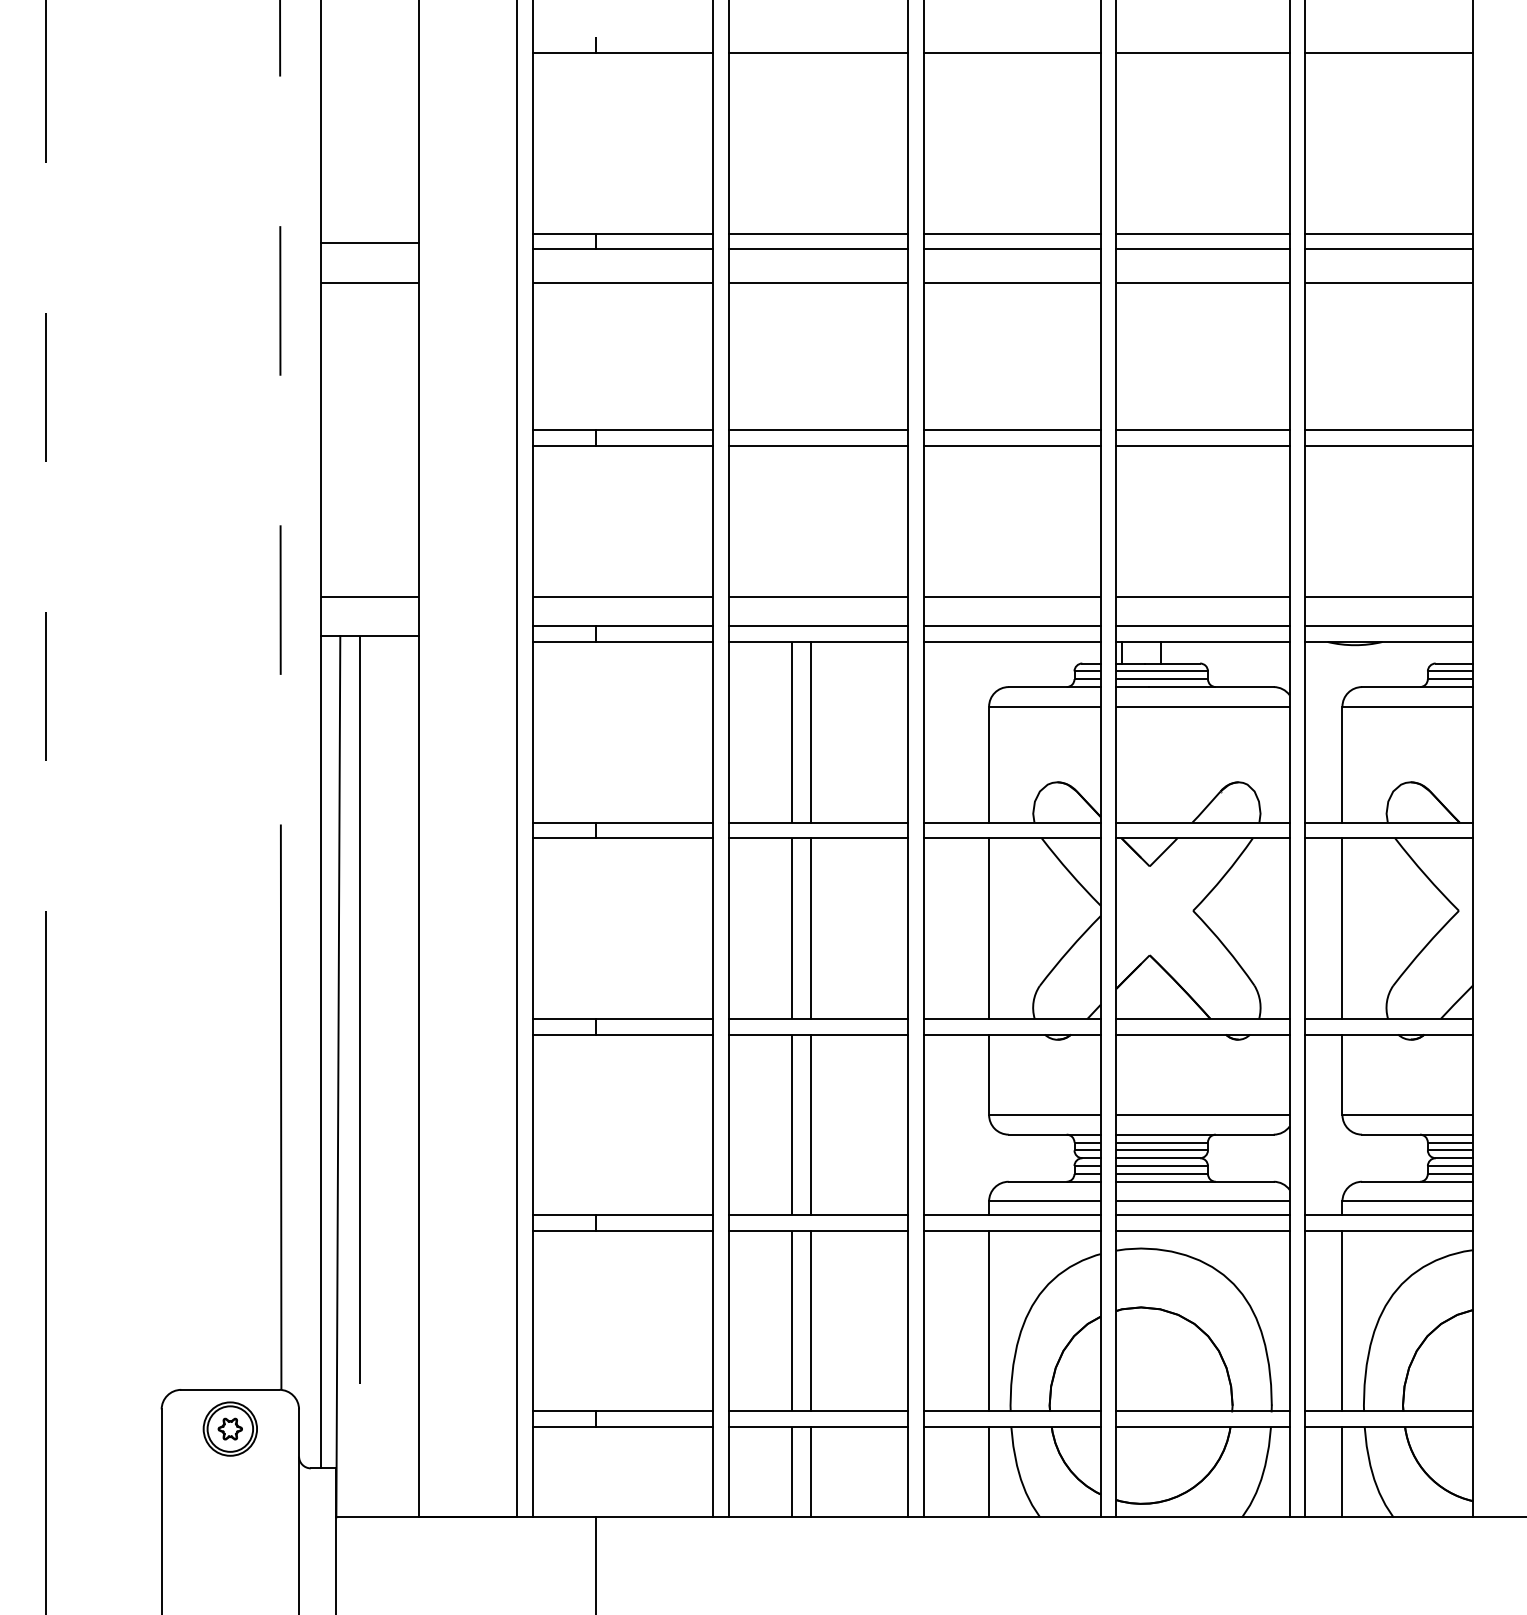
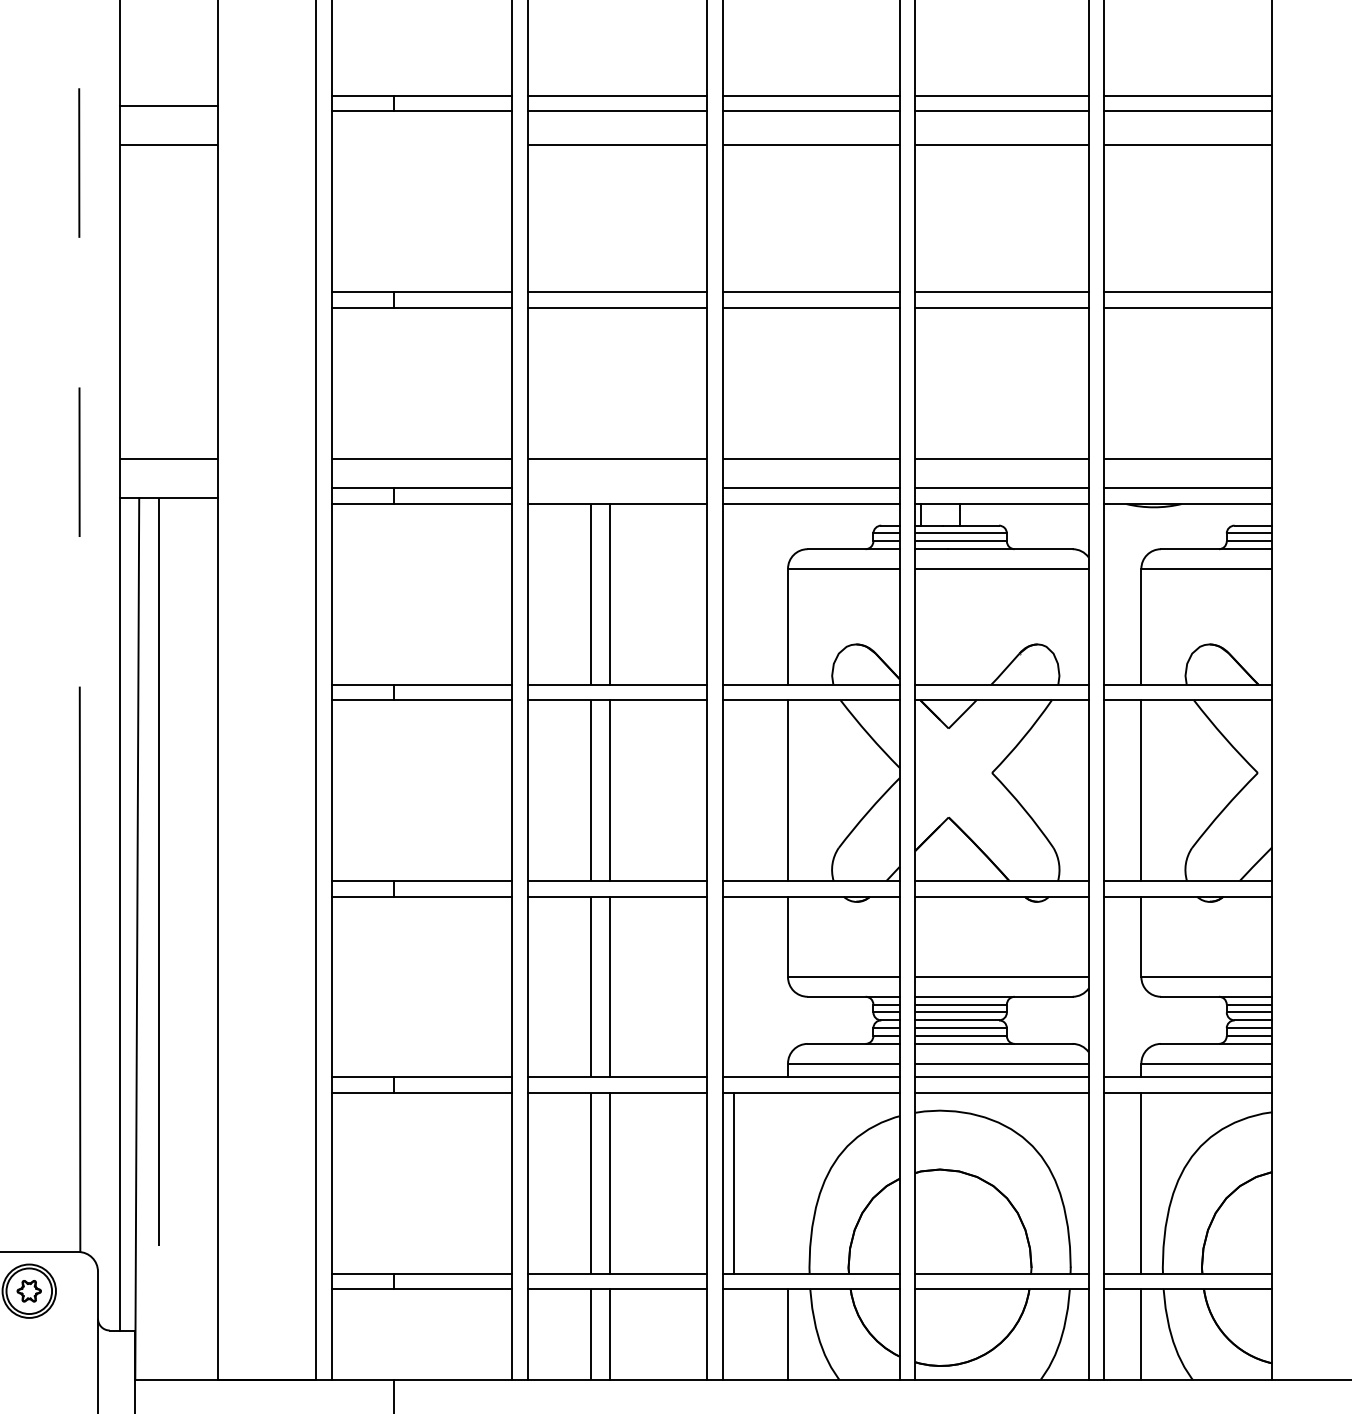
line: (622, 282) -> (421, 144), removed
line: (818, 626) -> (617, 488), removed
line: (989, 1320) -> (734, 1182), moved

